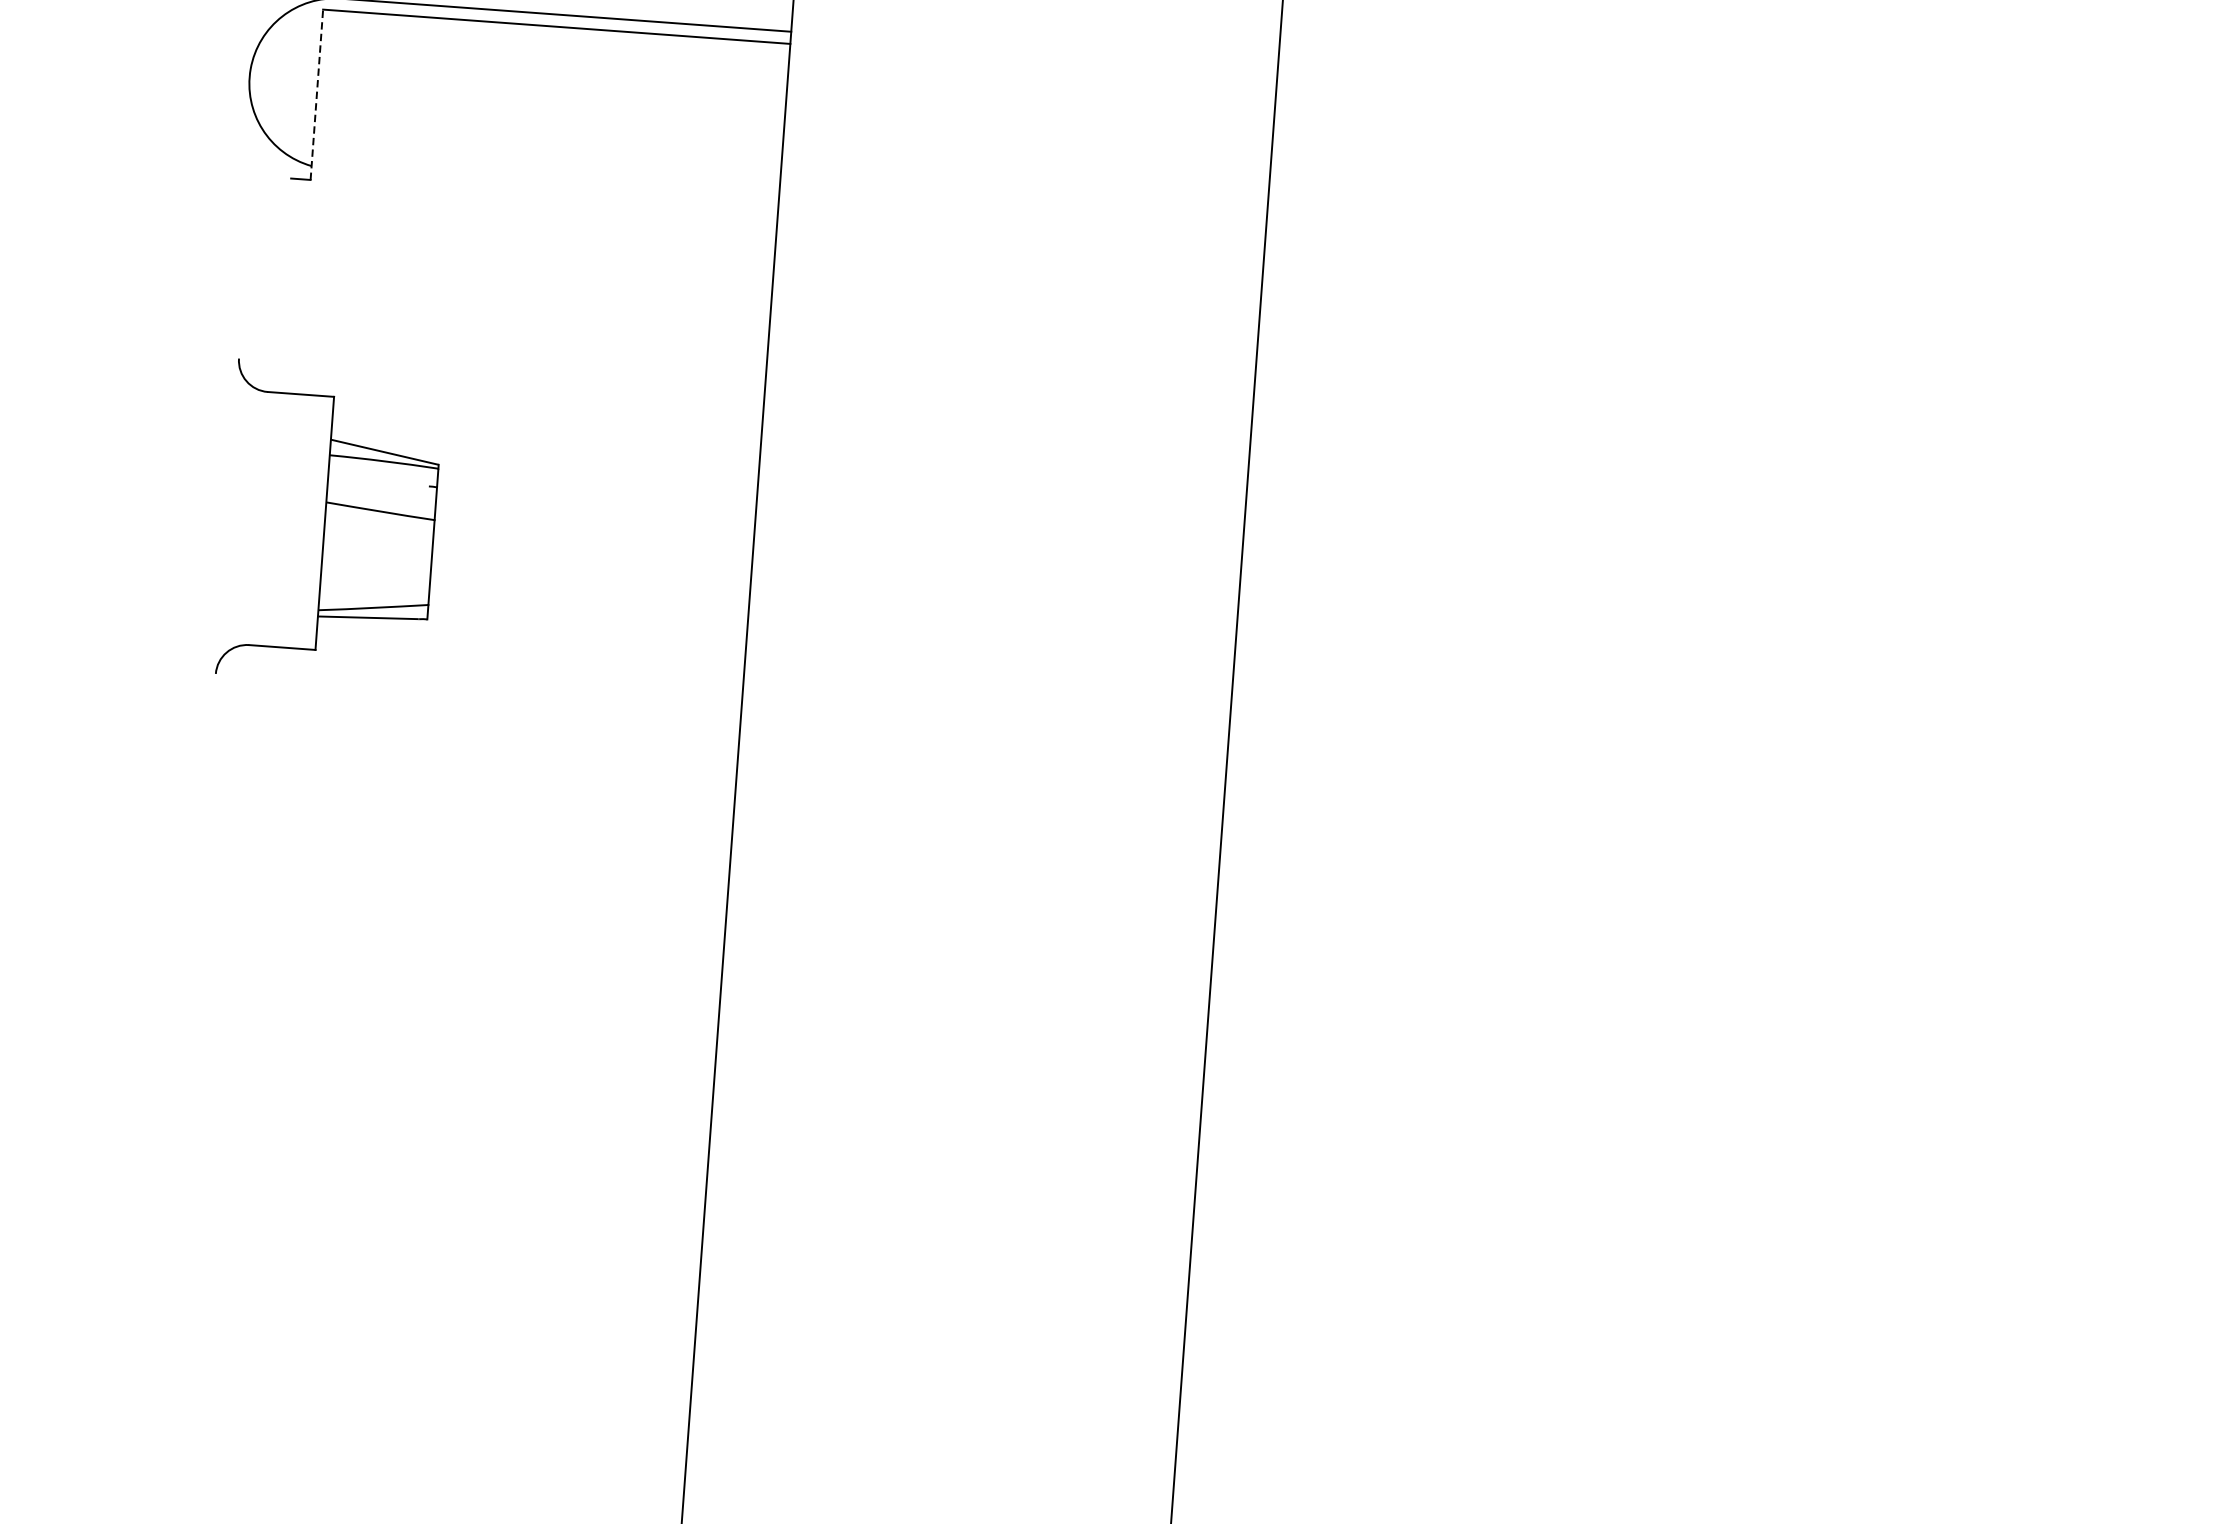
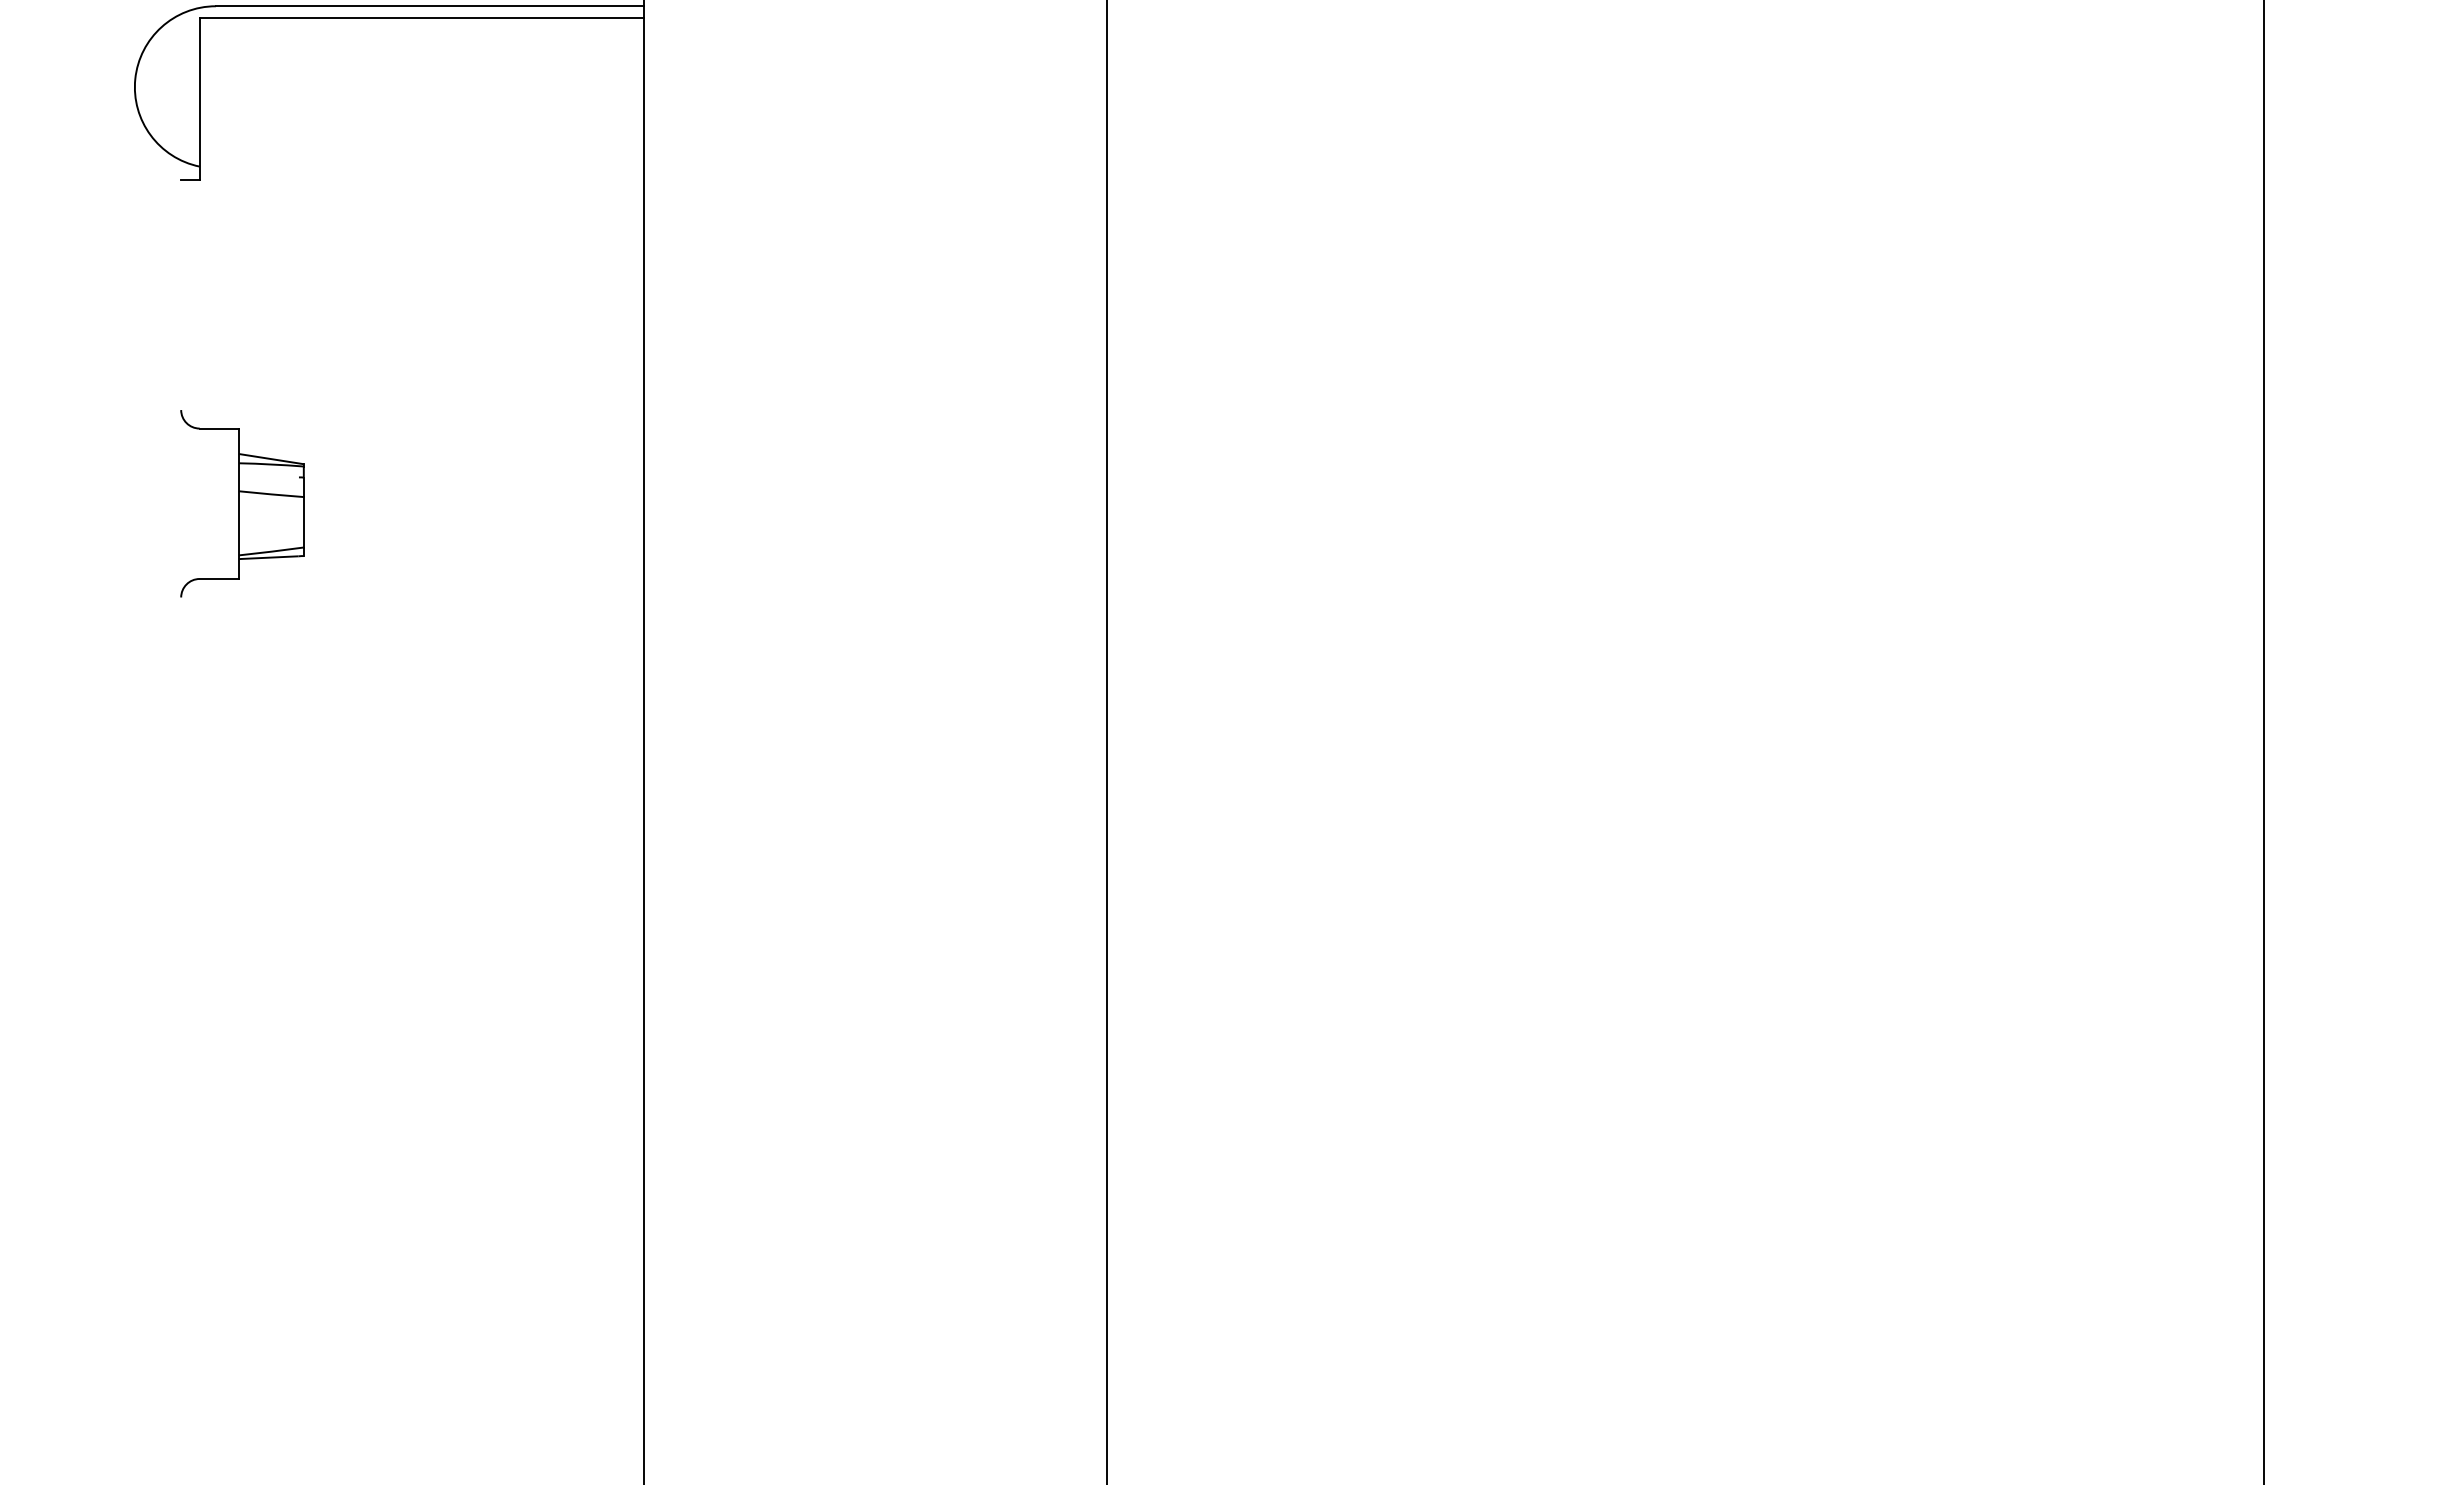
line: (316, 94) -> (199, 98), dashed -> solid
part: (330, 523) -> (242, 503), size x0.62

